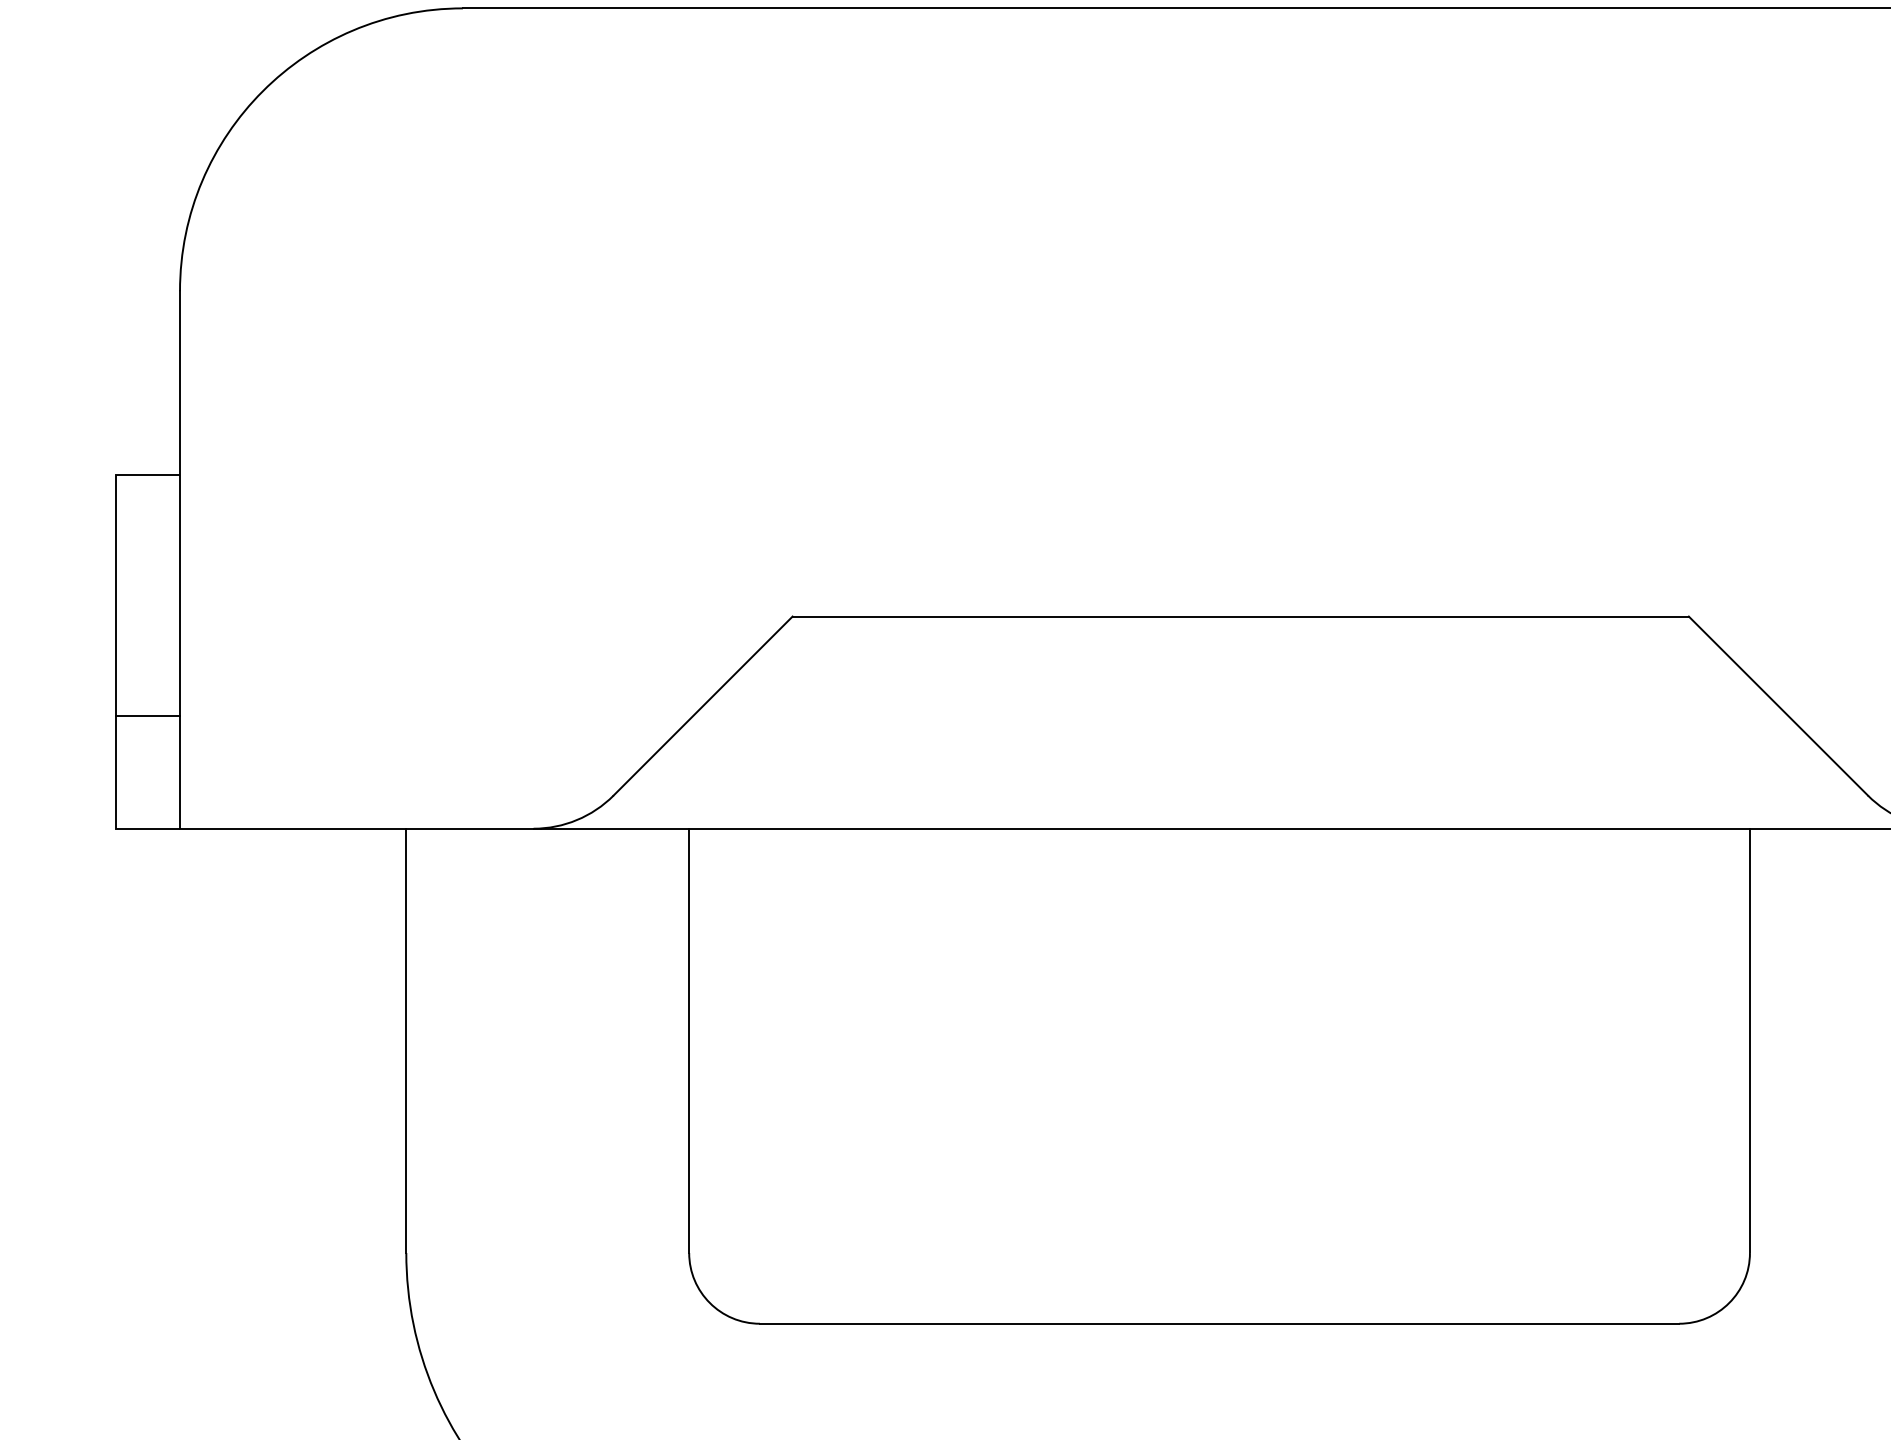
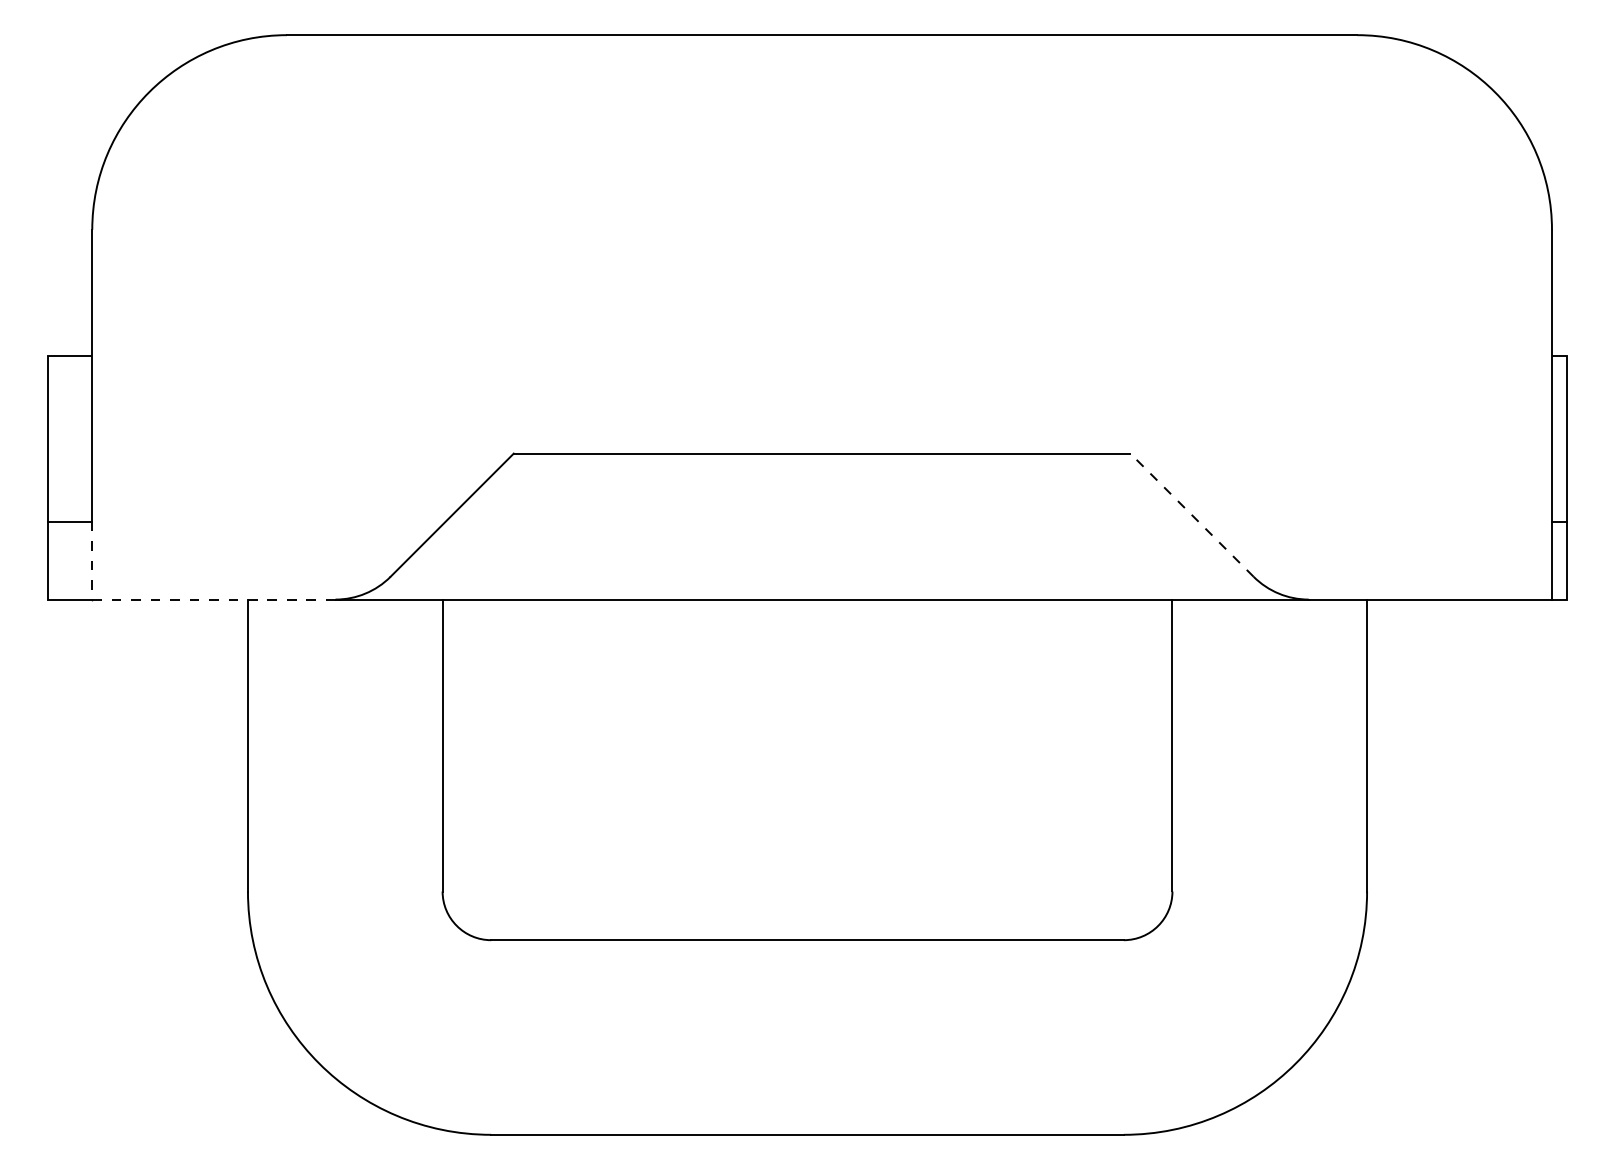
line: (1777, 705) -> (1191, 514), solid -> dashed
line: (299, 828) -> (174, 599), solid -> dashed

